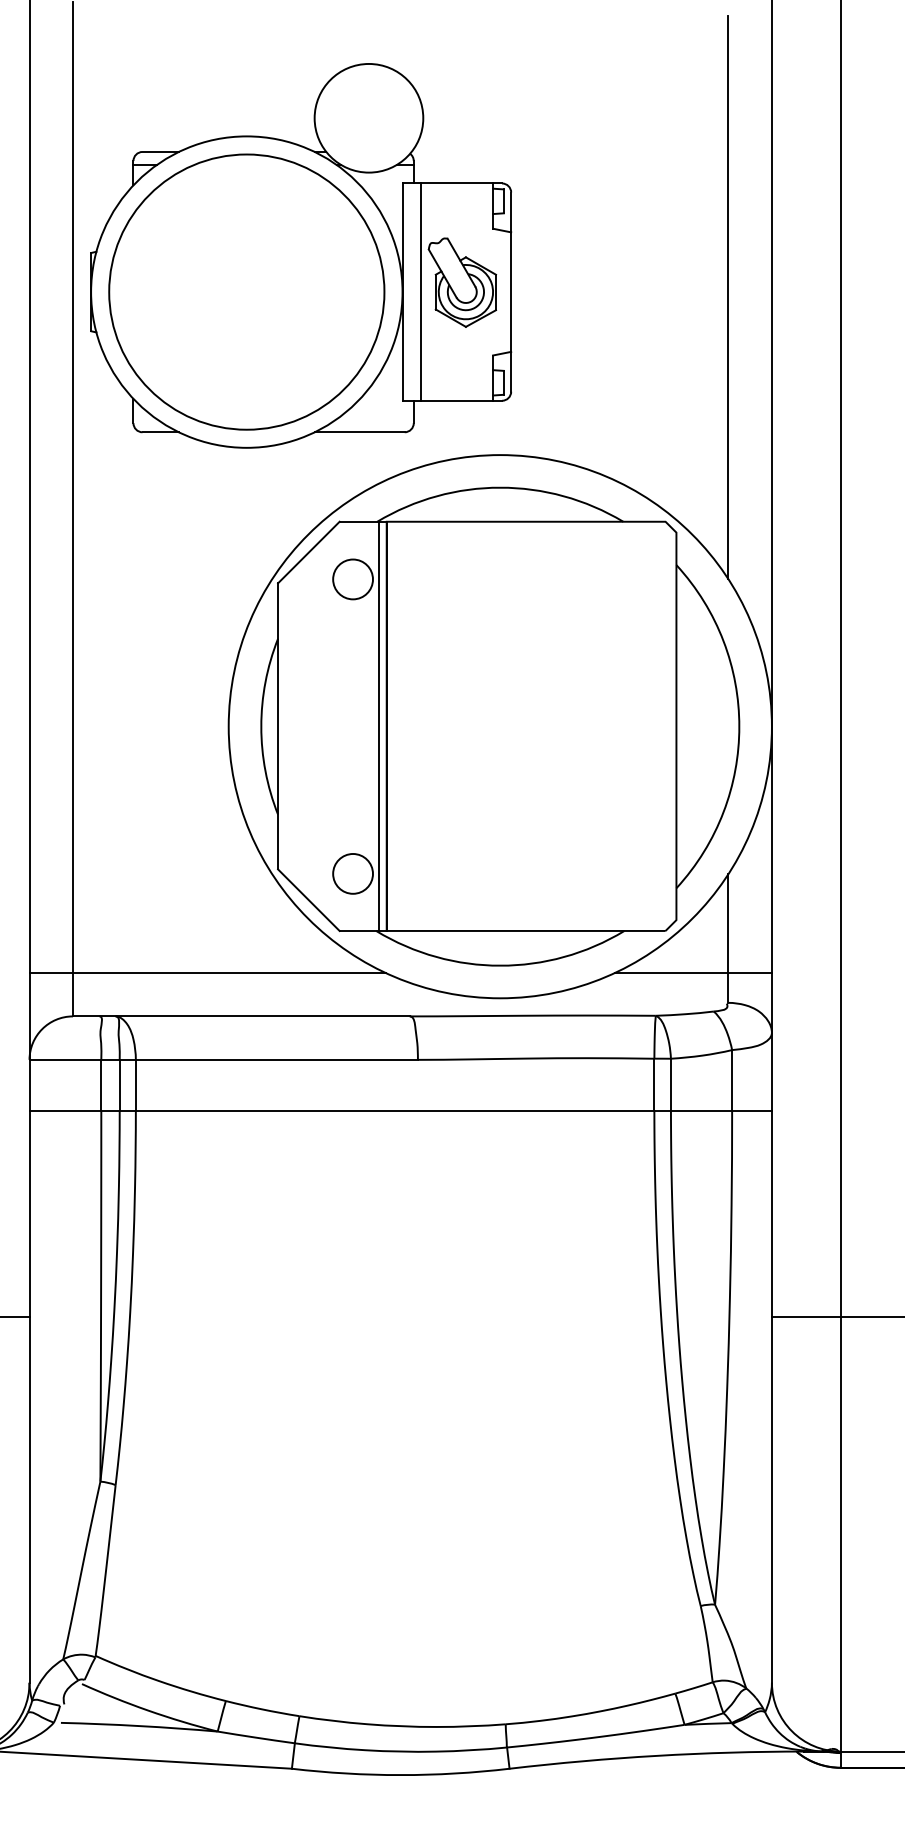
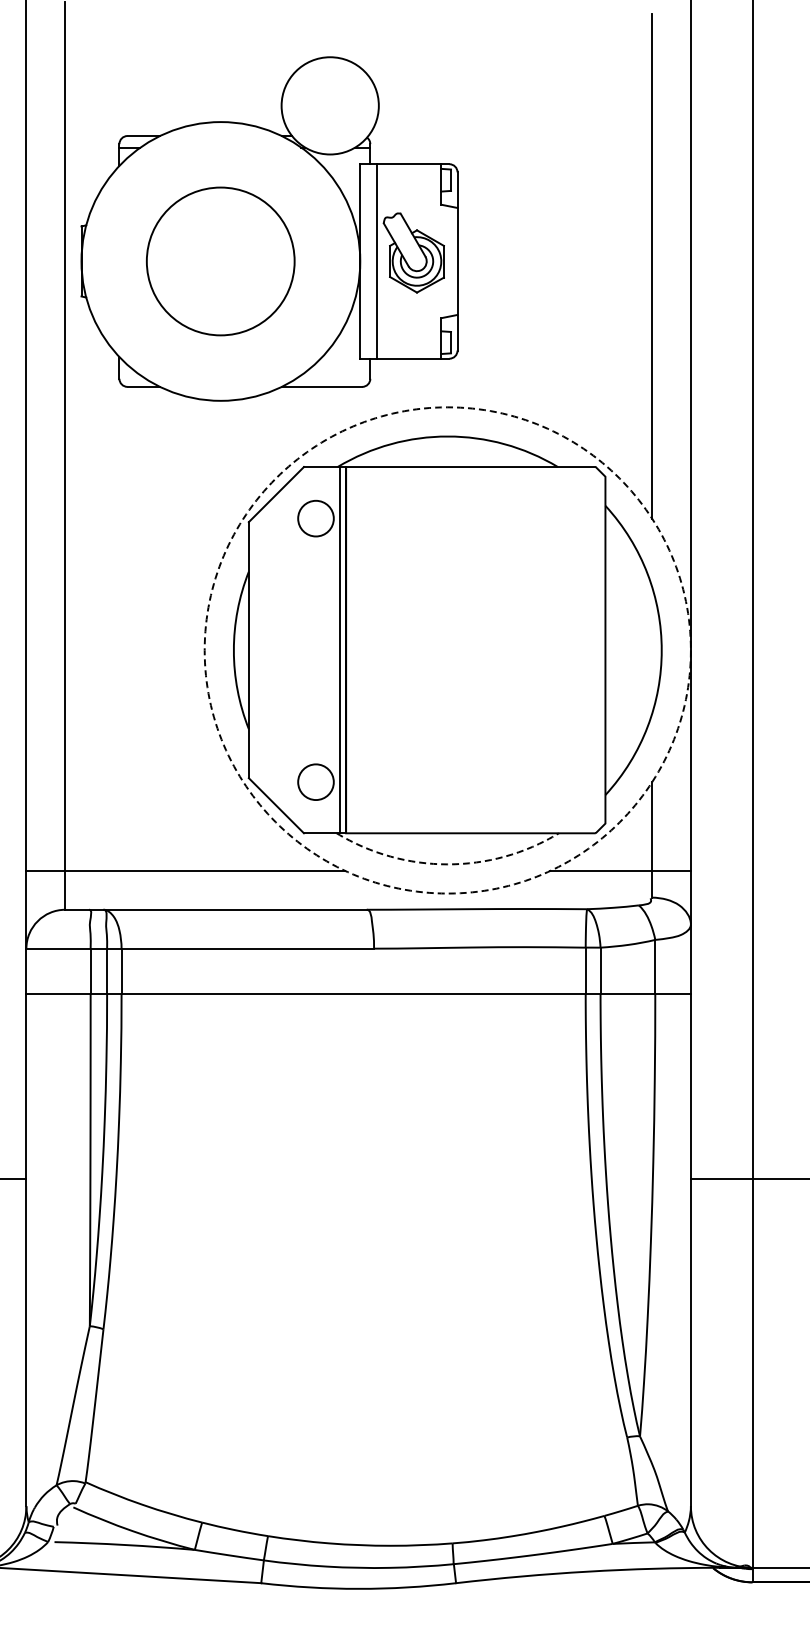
circle: (246, 292) -> (220, 261), size x0.6
circle: (499, 726) -> (447, 650), solid -> dashed
arc: (499, 965) -> (447, 864), solid -> dashed

